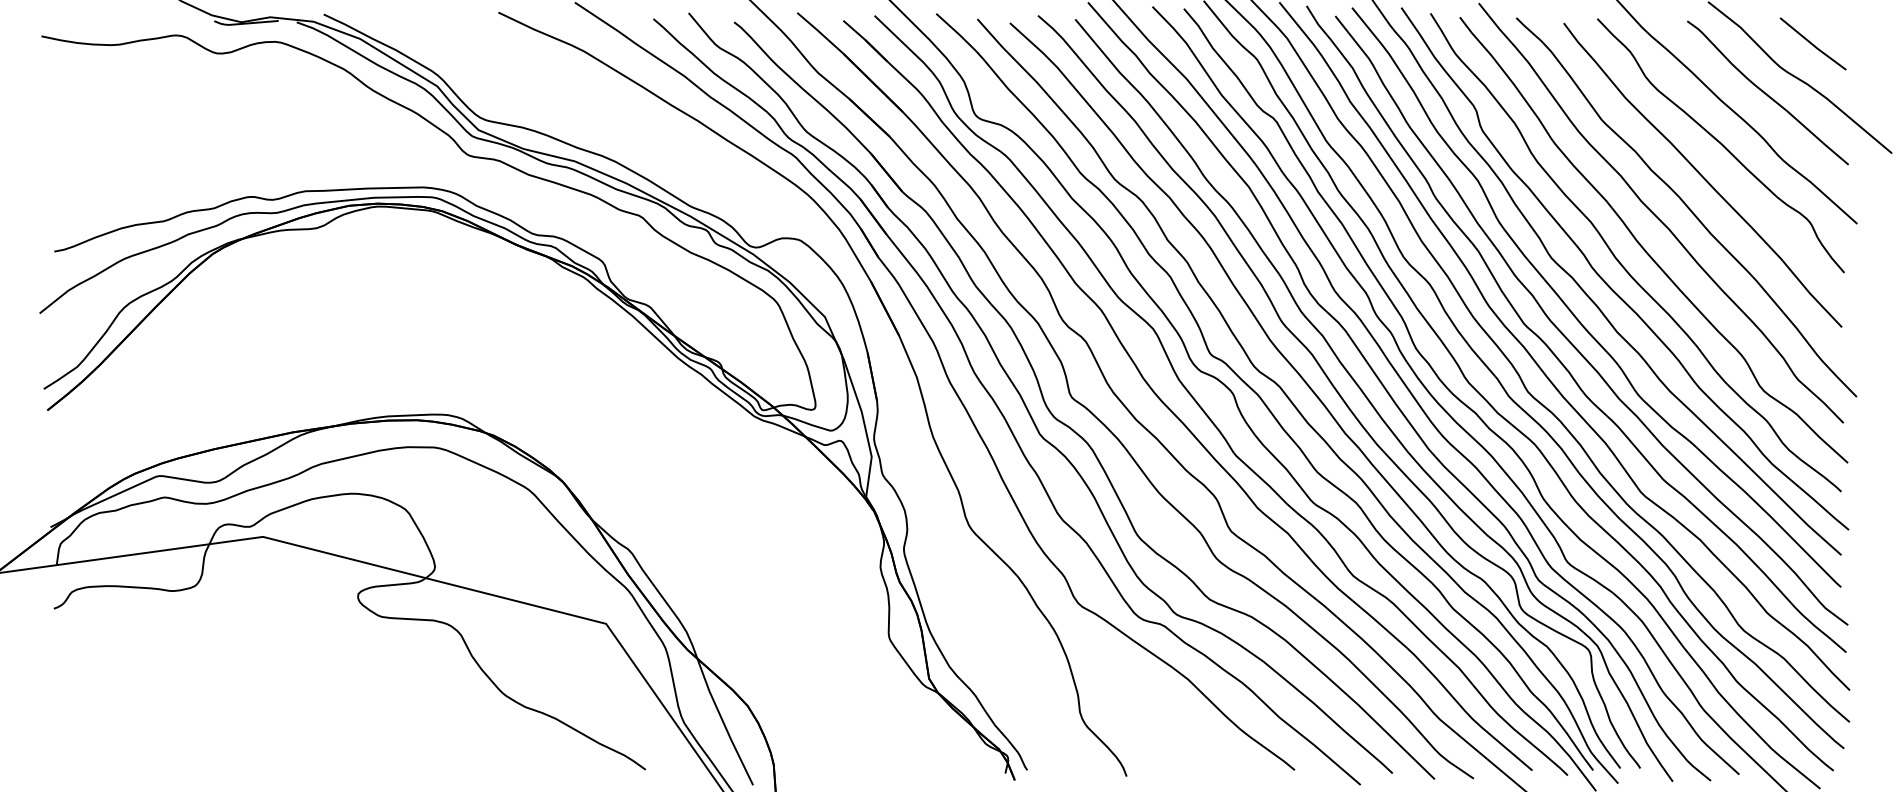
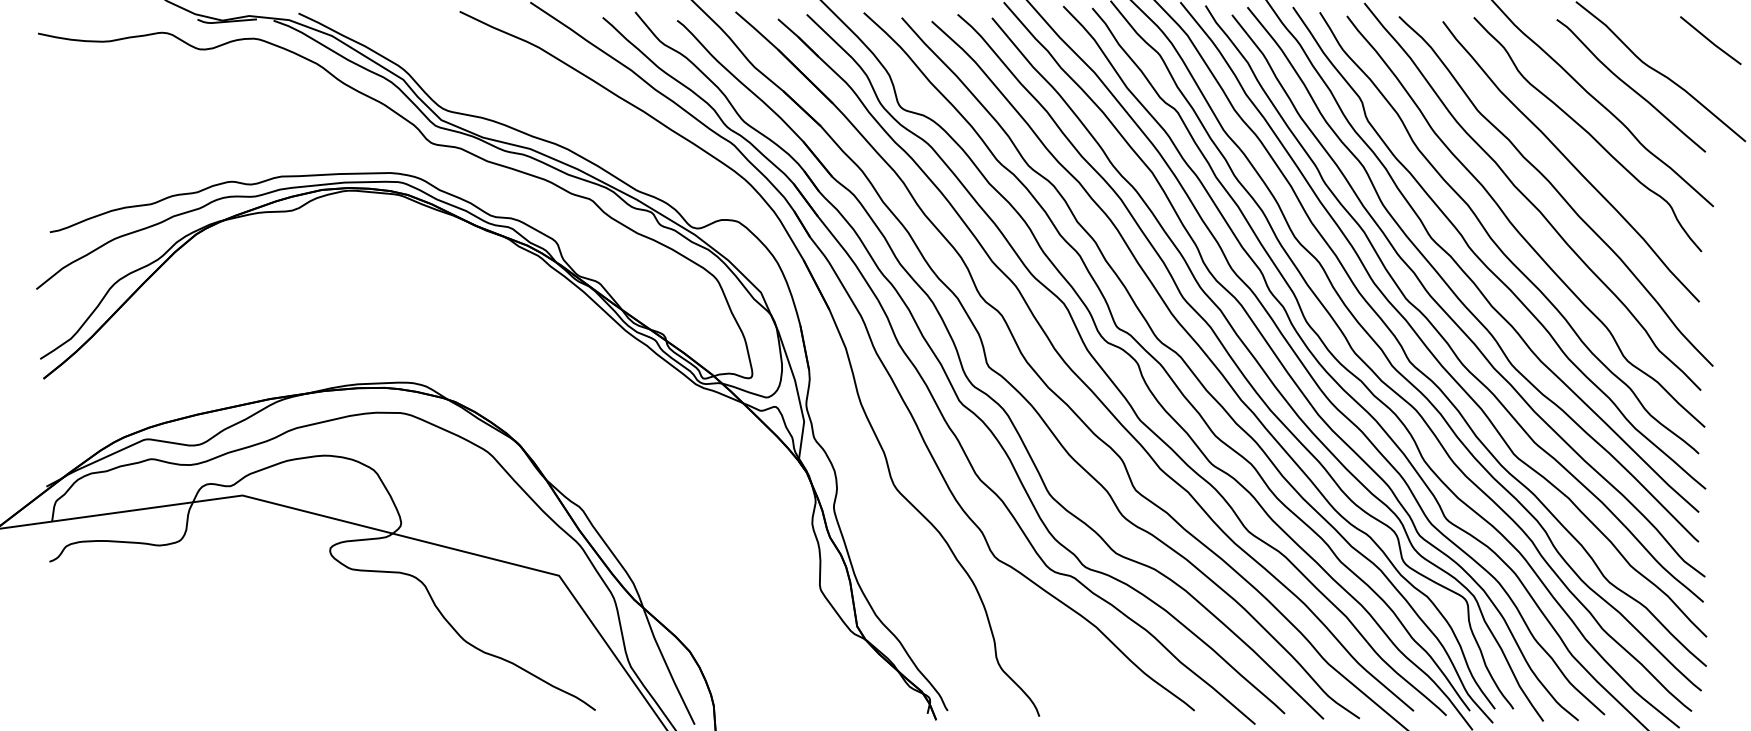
line: (1812, 43) -> (1710, 40), moved

